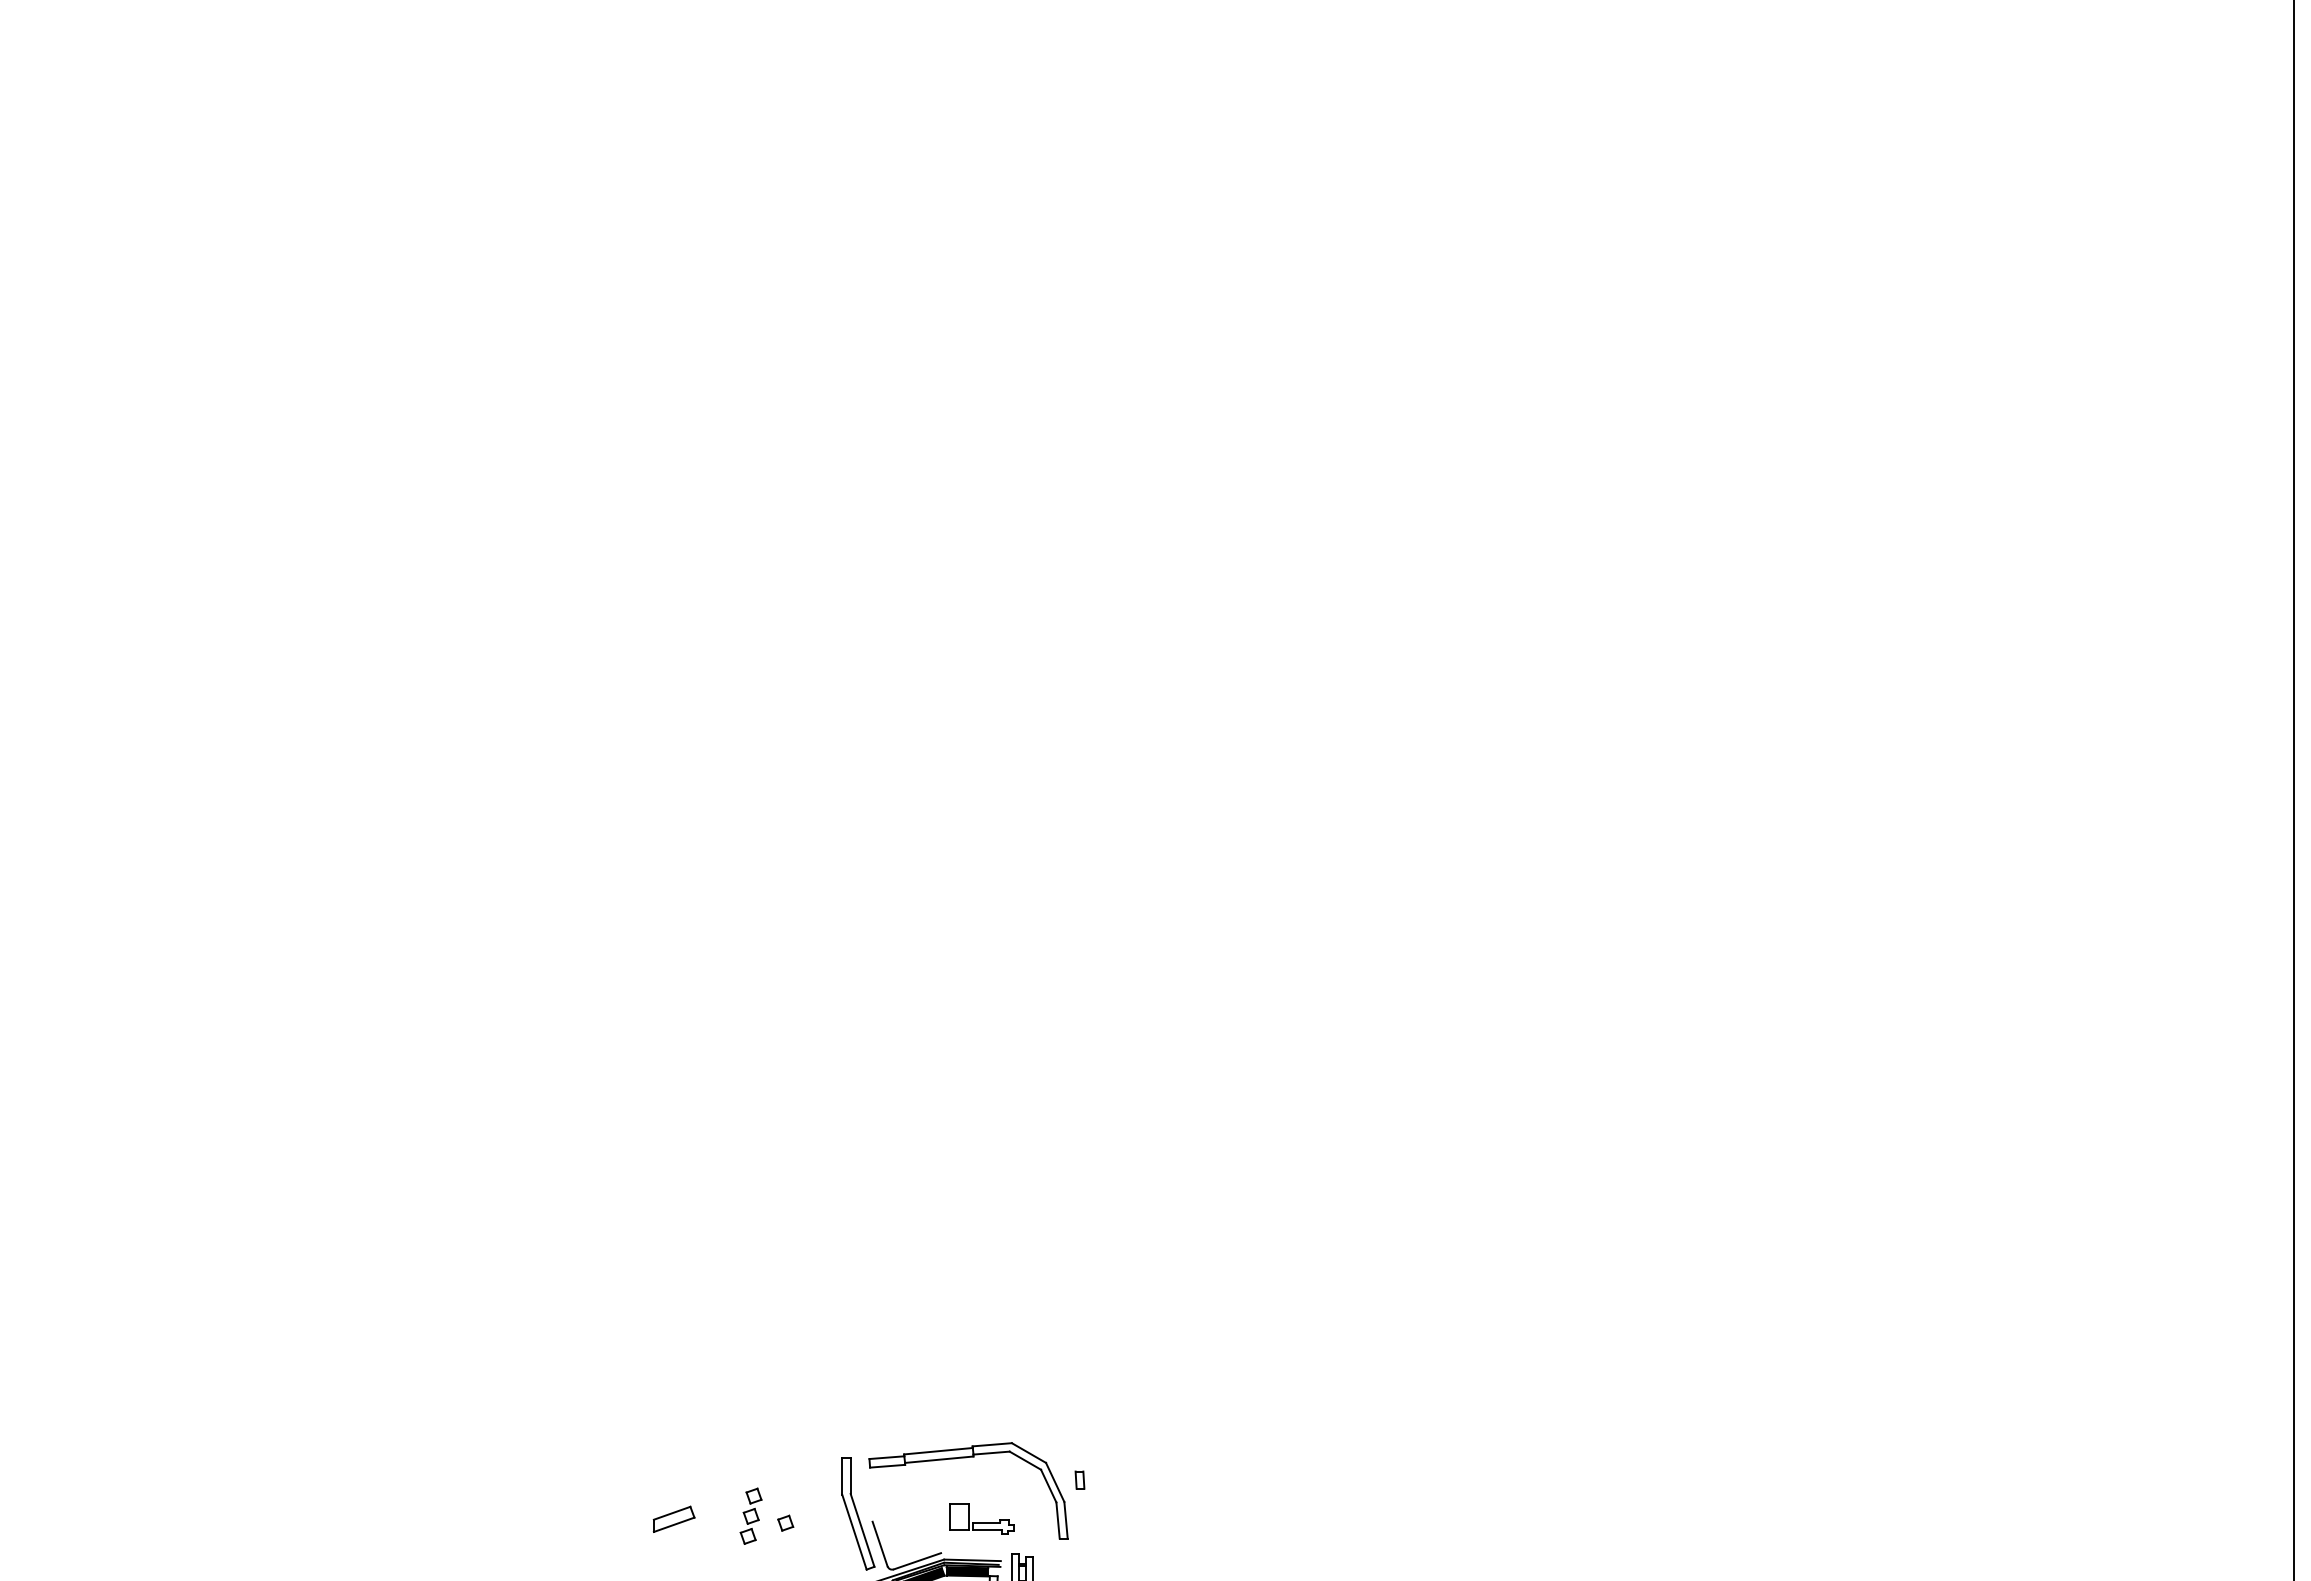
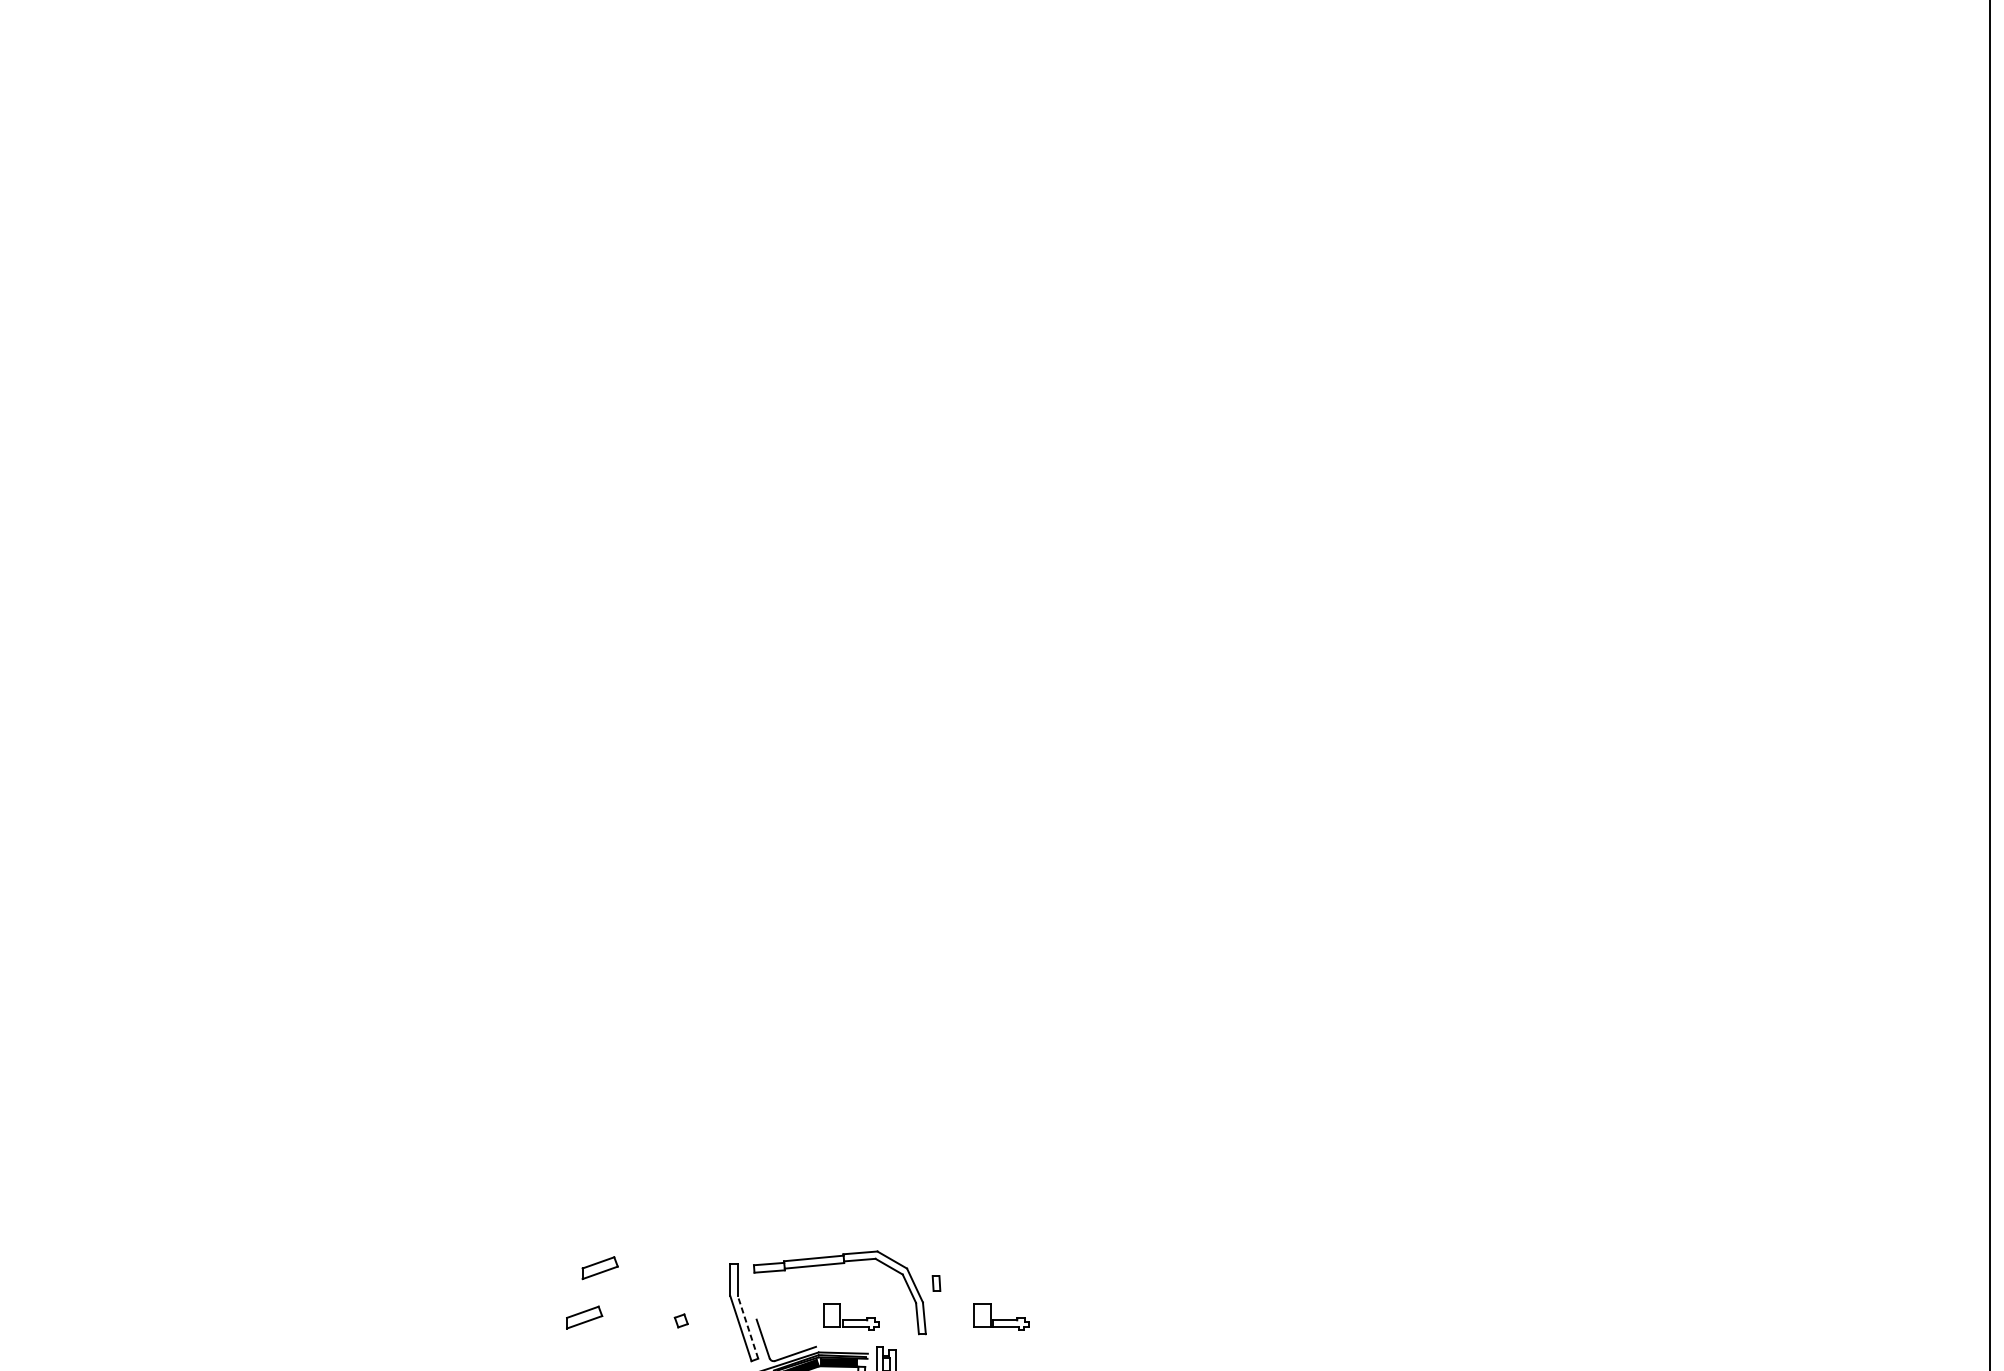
part: (691, 1461) -> (599, 1267), added
part: (750, 1515) -> (650, 1314), removed
part: (1154, 1518) -> (1001, 1316), added
line: (862, 1529) -> (747, 1326), solid -> dashed

